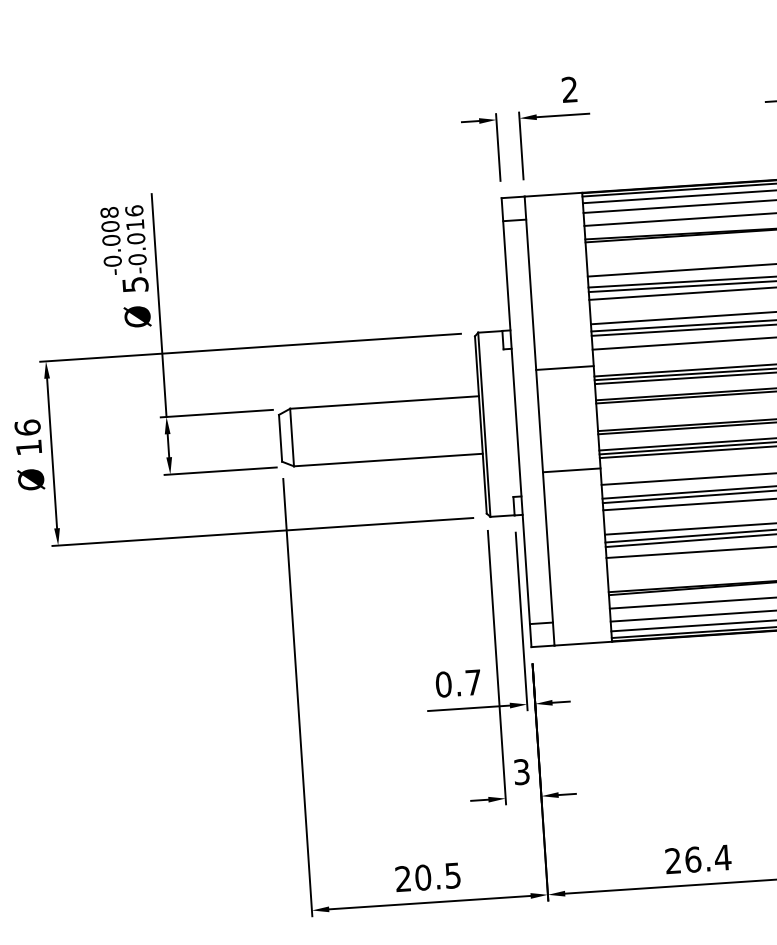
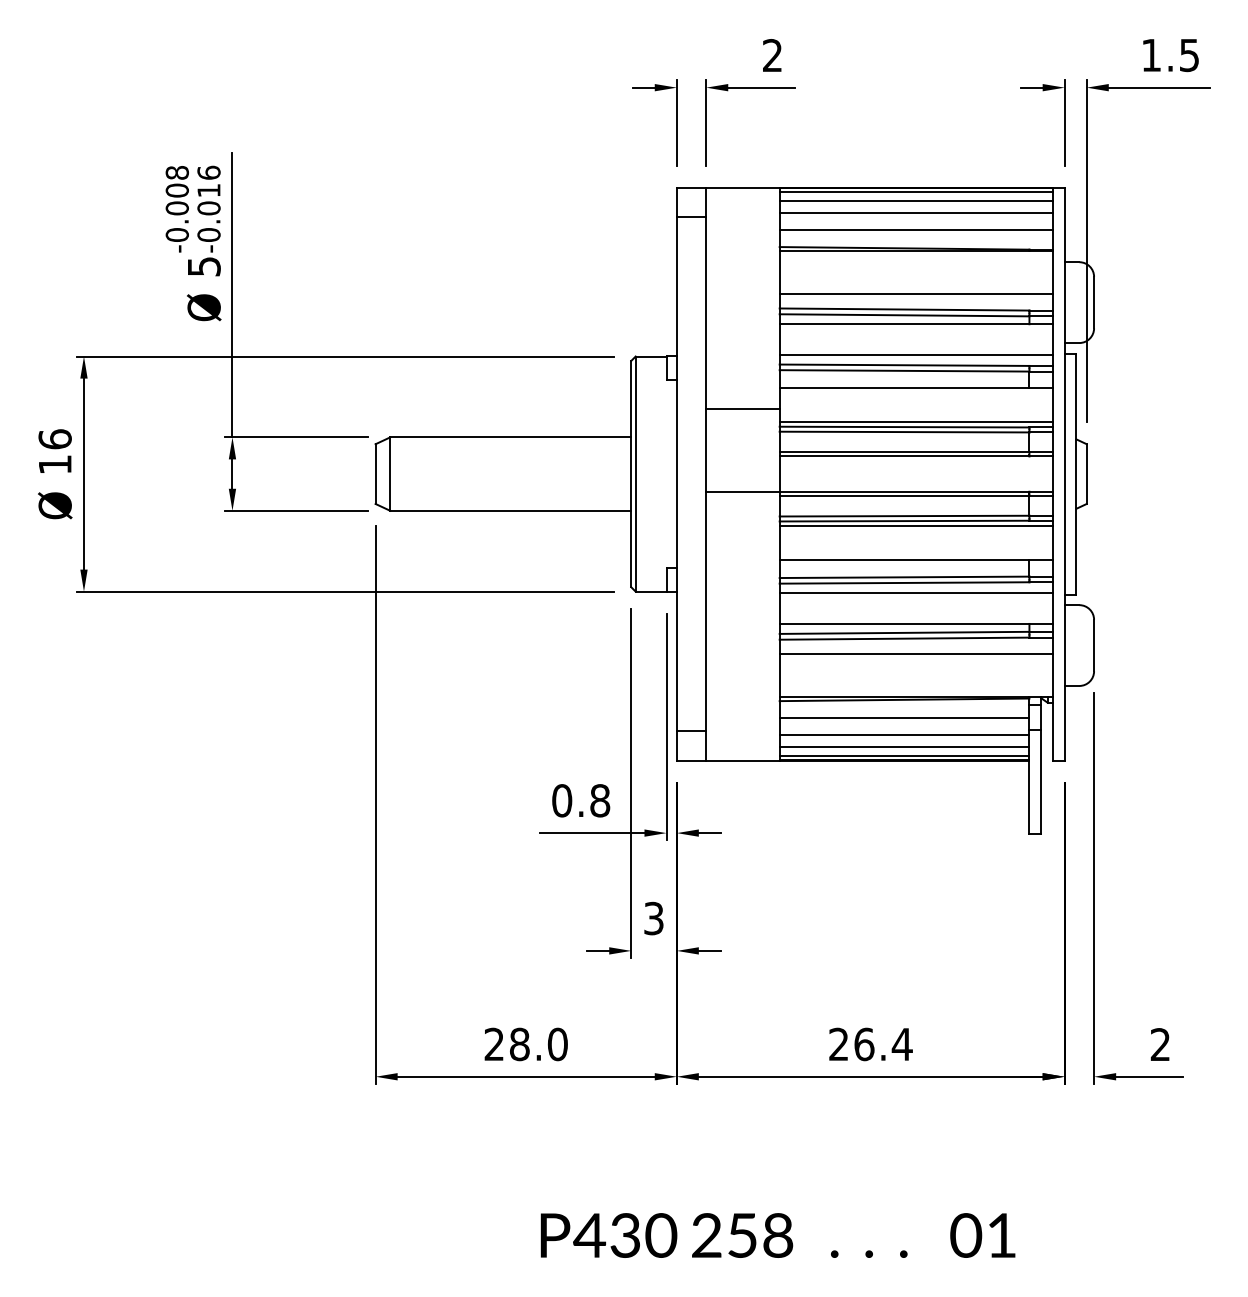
line: (571, 470) -> (742, 492), moved
text: (473, 682) -> (600, 800), 0.7 -> 0.8
text: (437, 876) -> (538, 1044), 20.5 -> 28.0

